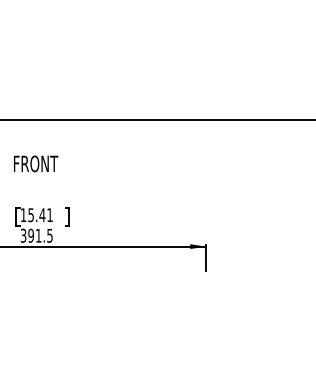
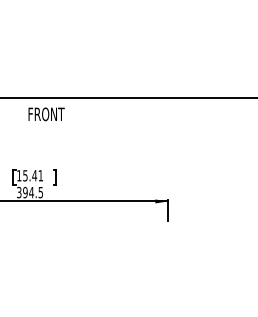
text: (36, 163) -> (46, 114), moved
text: (38, 235) -> (31, 192), 391.5 -> 394.5

